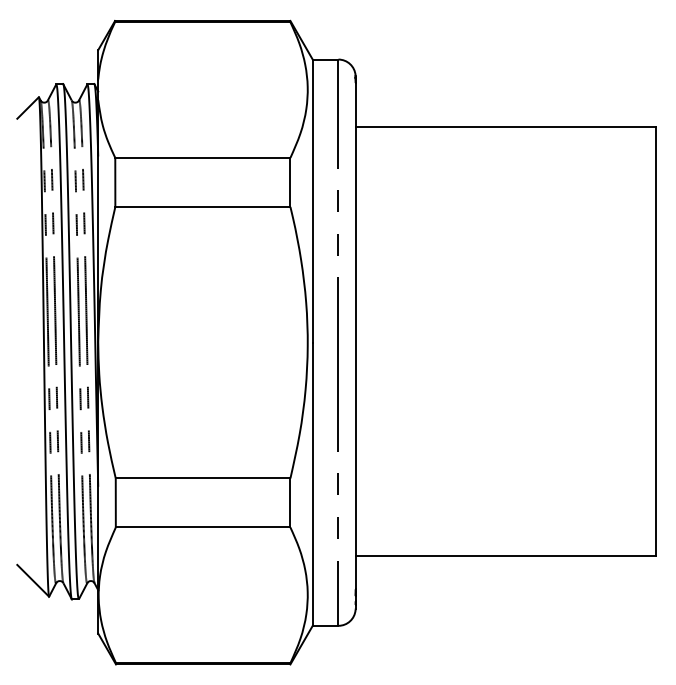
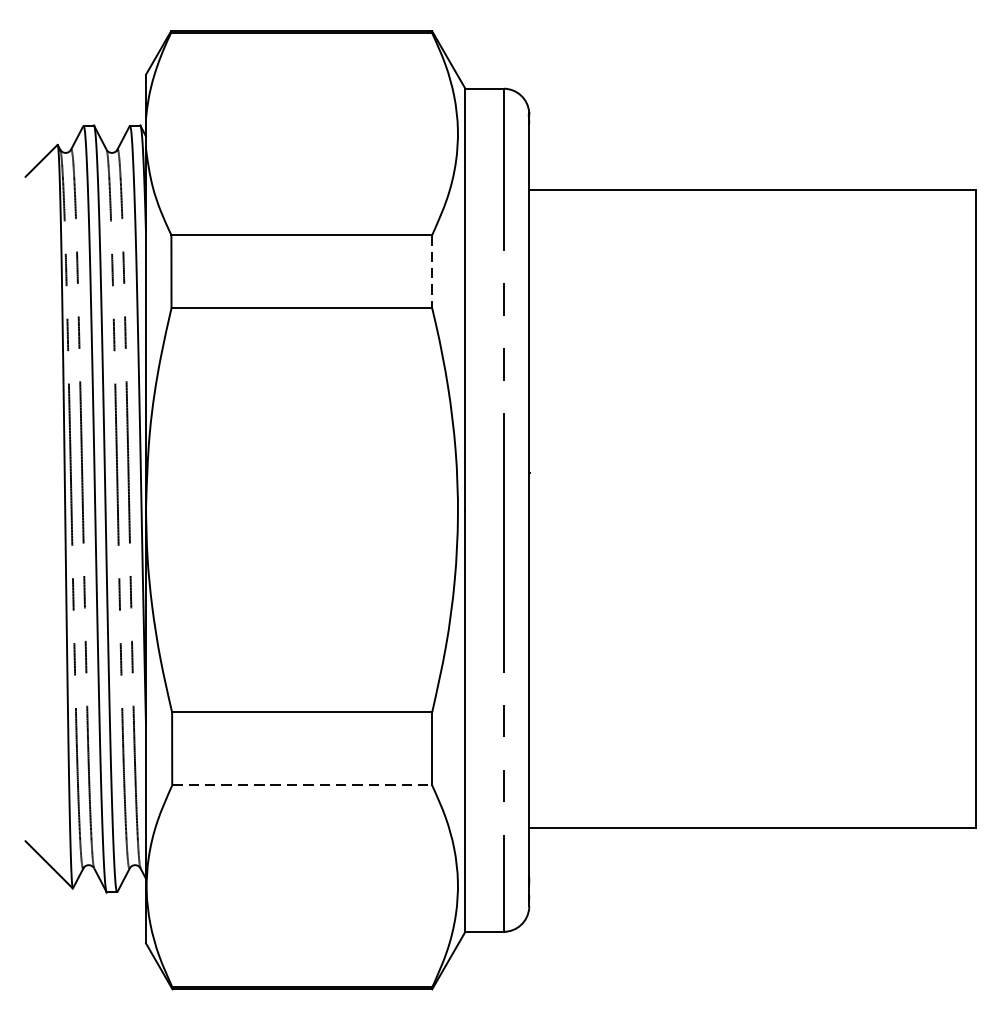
line: (290, 182) -> (432, 271), solid -> dashed
line: (203, 527) -> (302, 785), solid -> dashed

